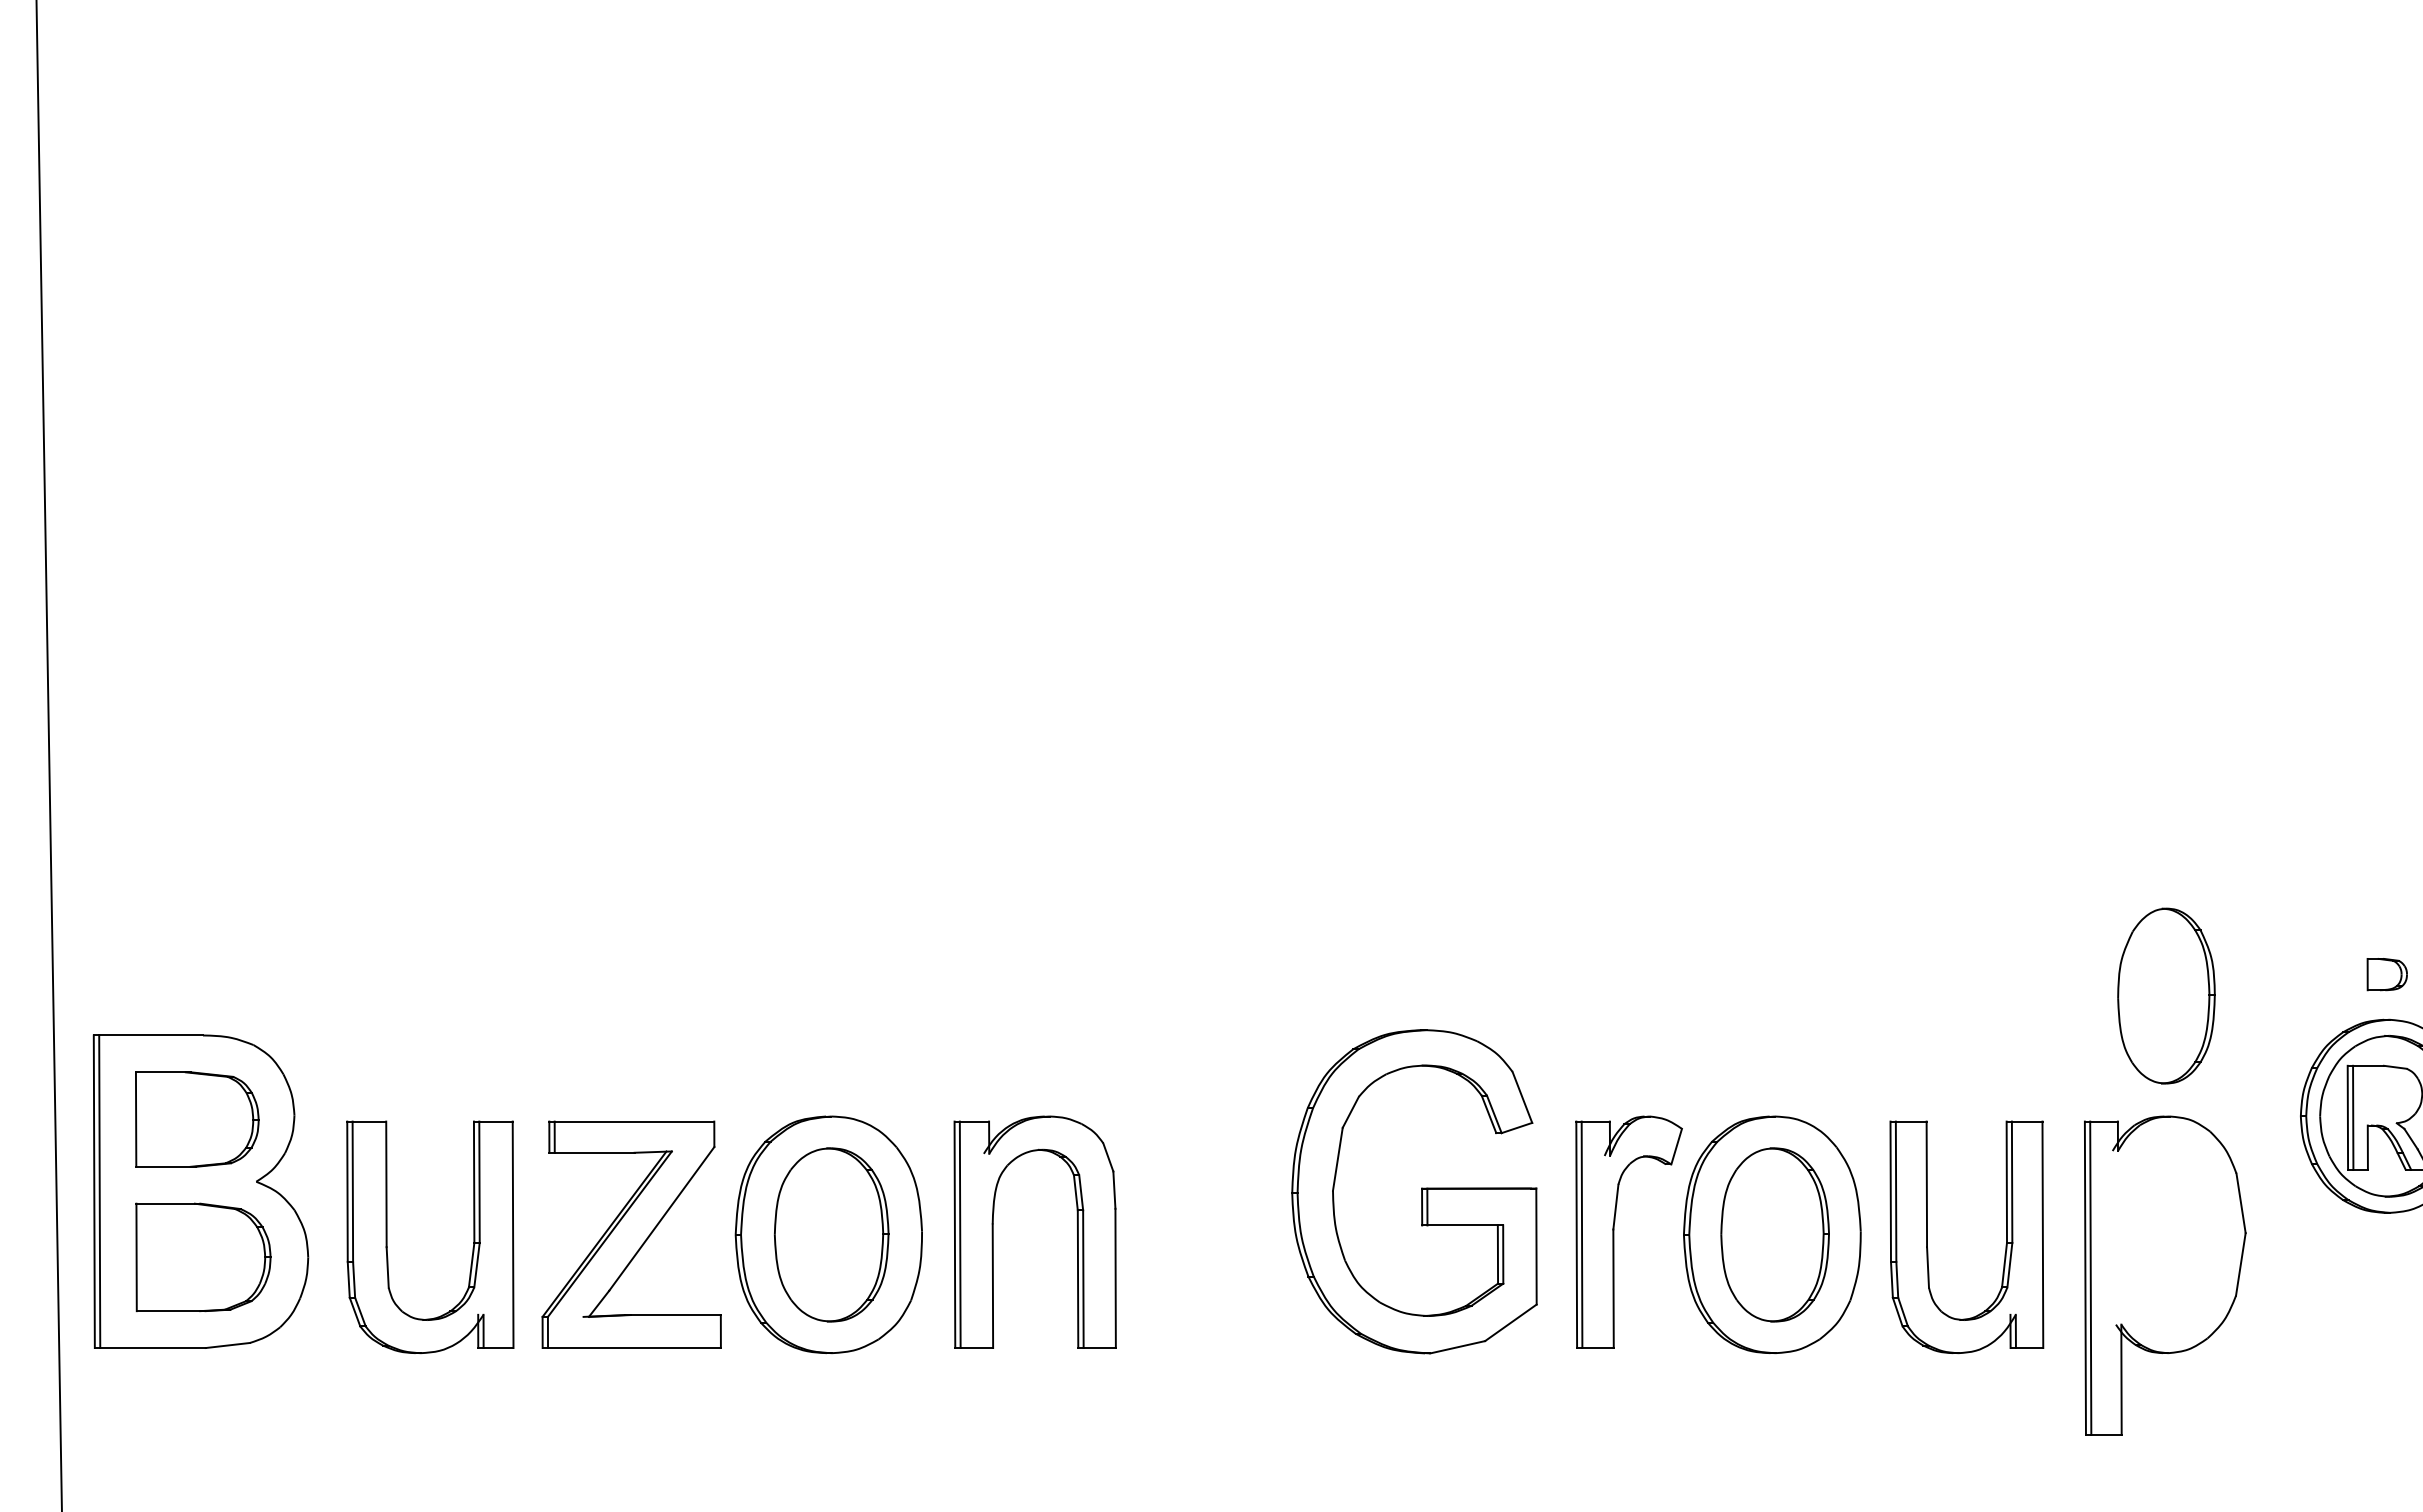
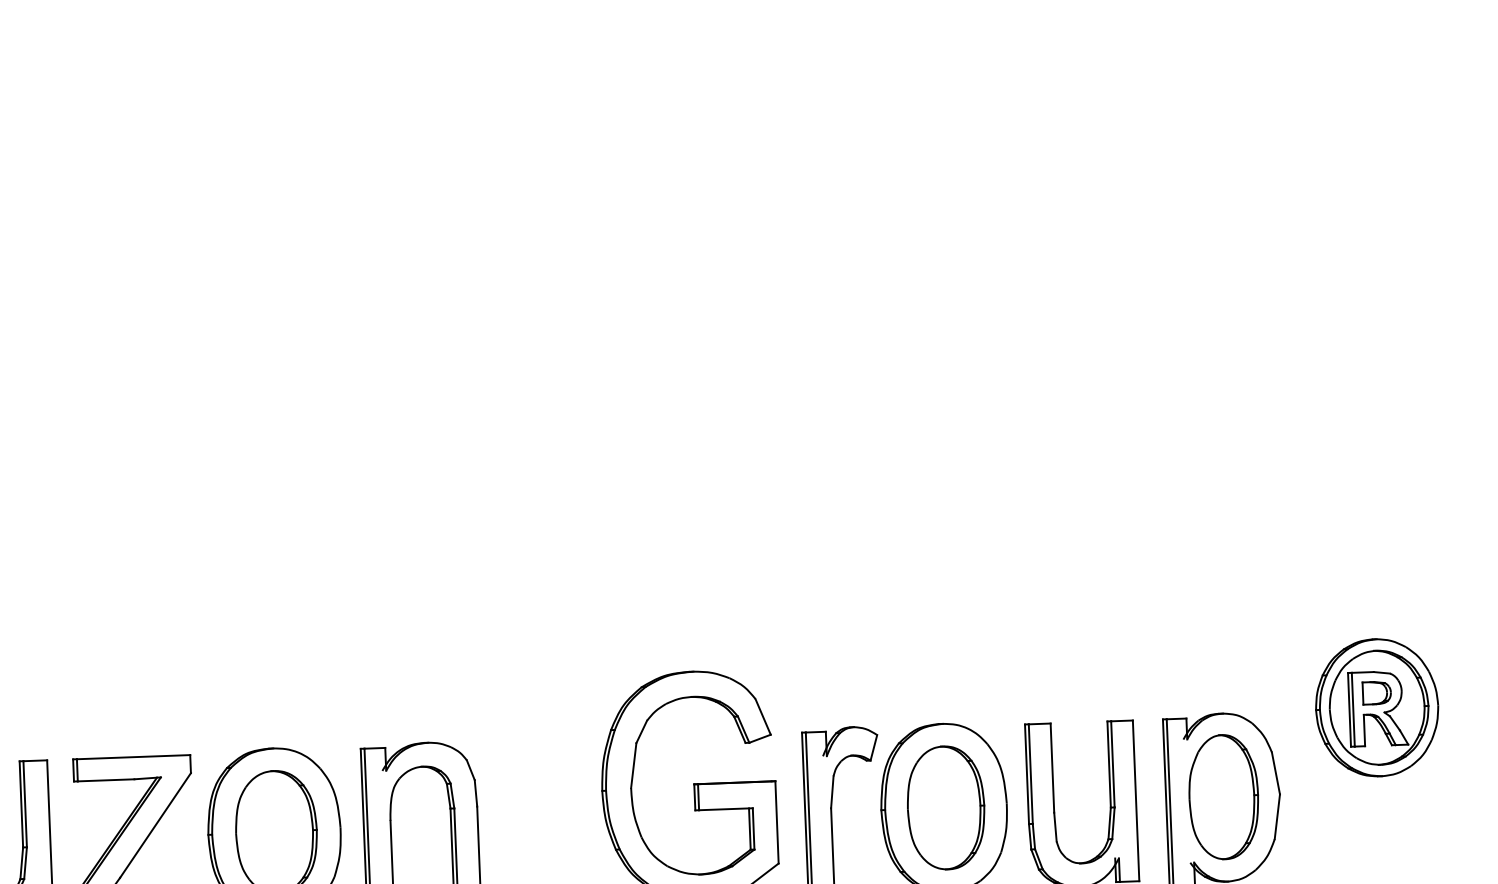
part: (2386, 974) -> (1376, 693), moved
part: (2166, 995) -> (1223, 796), moved

